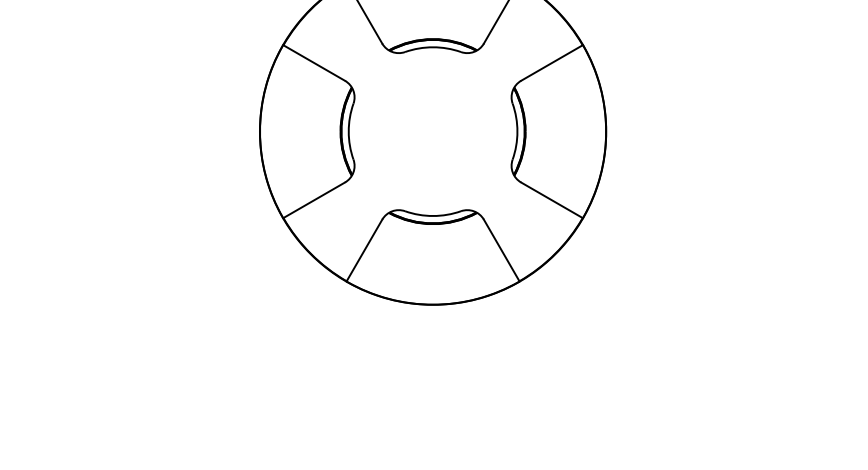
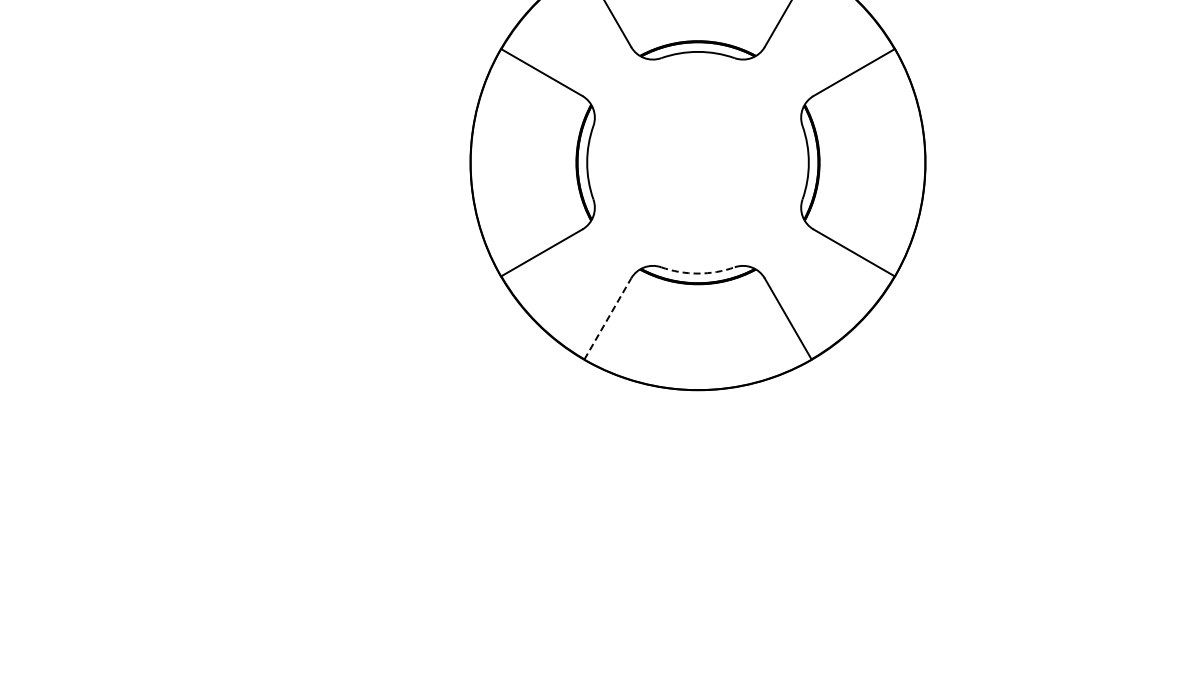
arc: (433, 215) -> (698, 273), solid -> dashed
line: (364, 250) -> (607, 319), solid -> dashed

